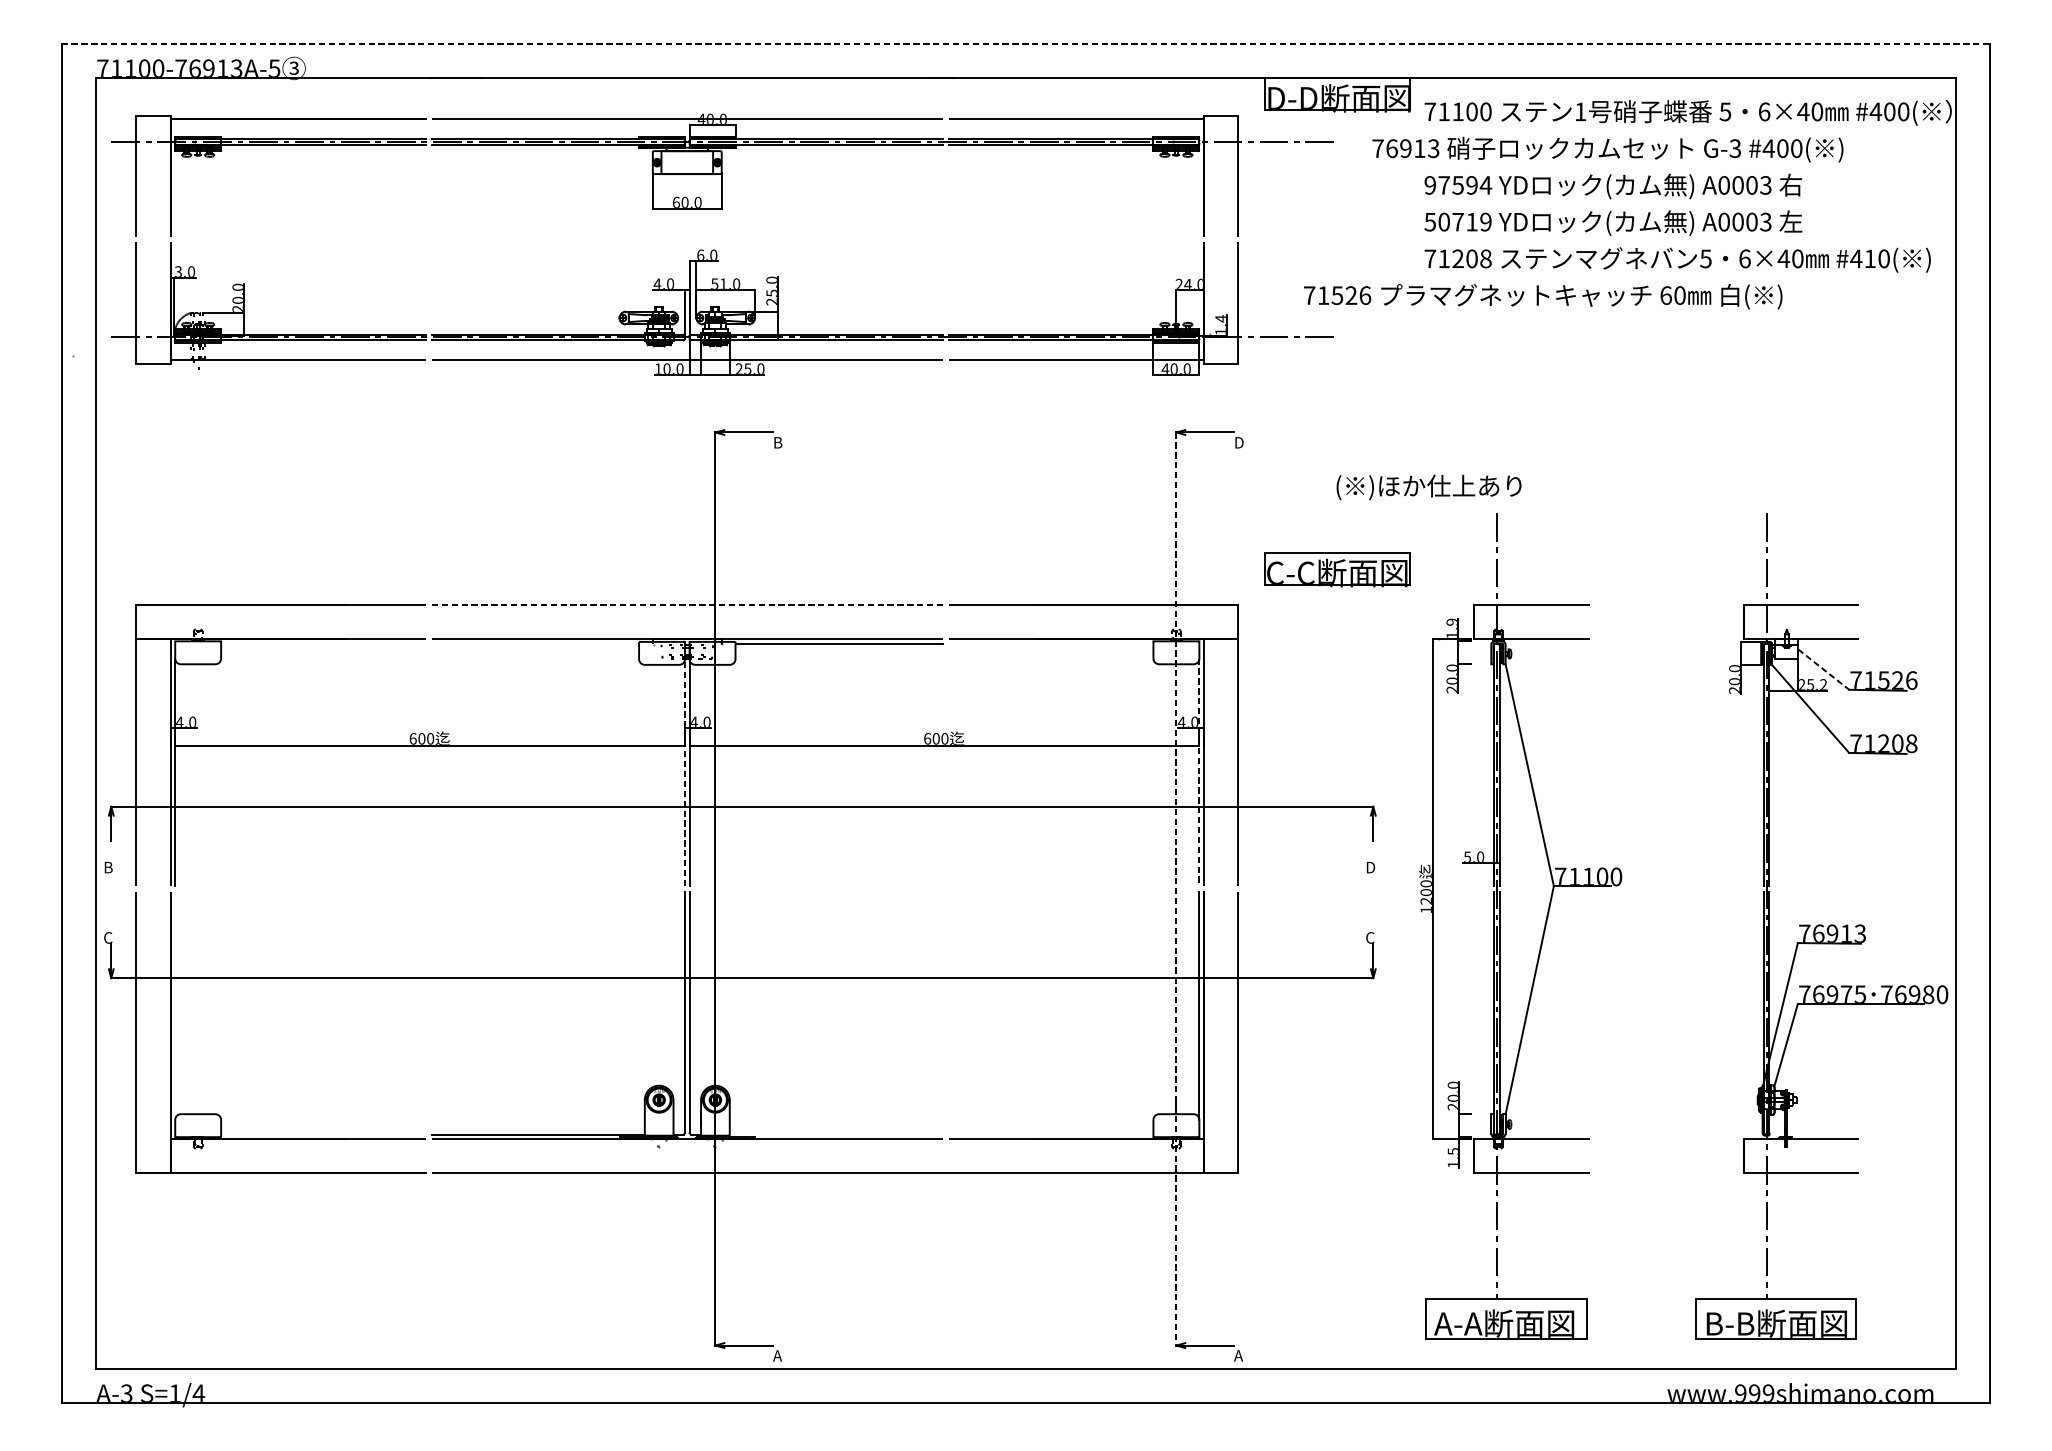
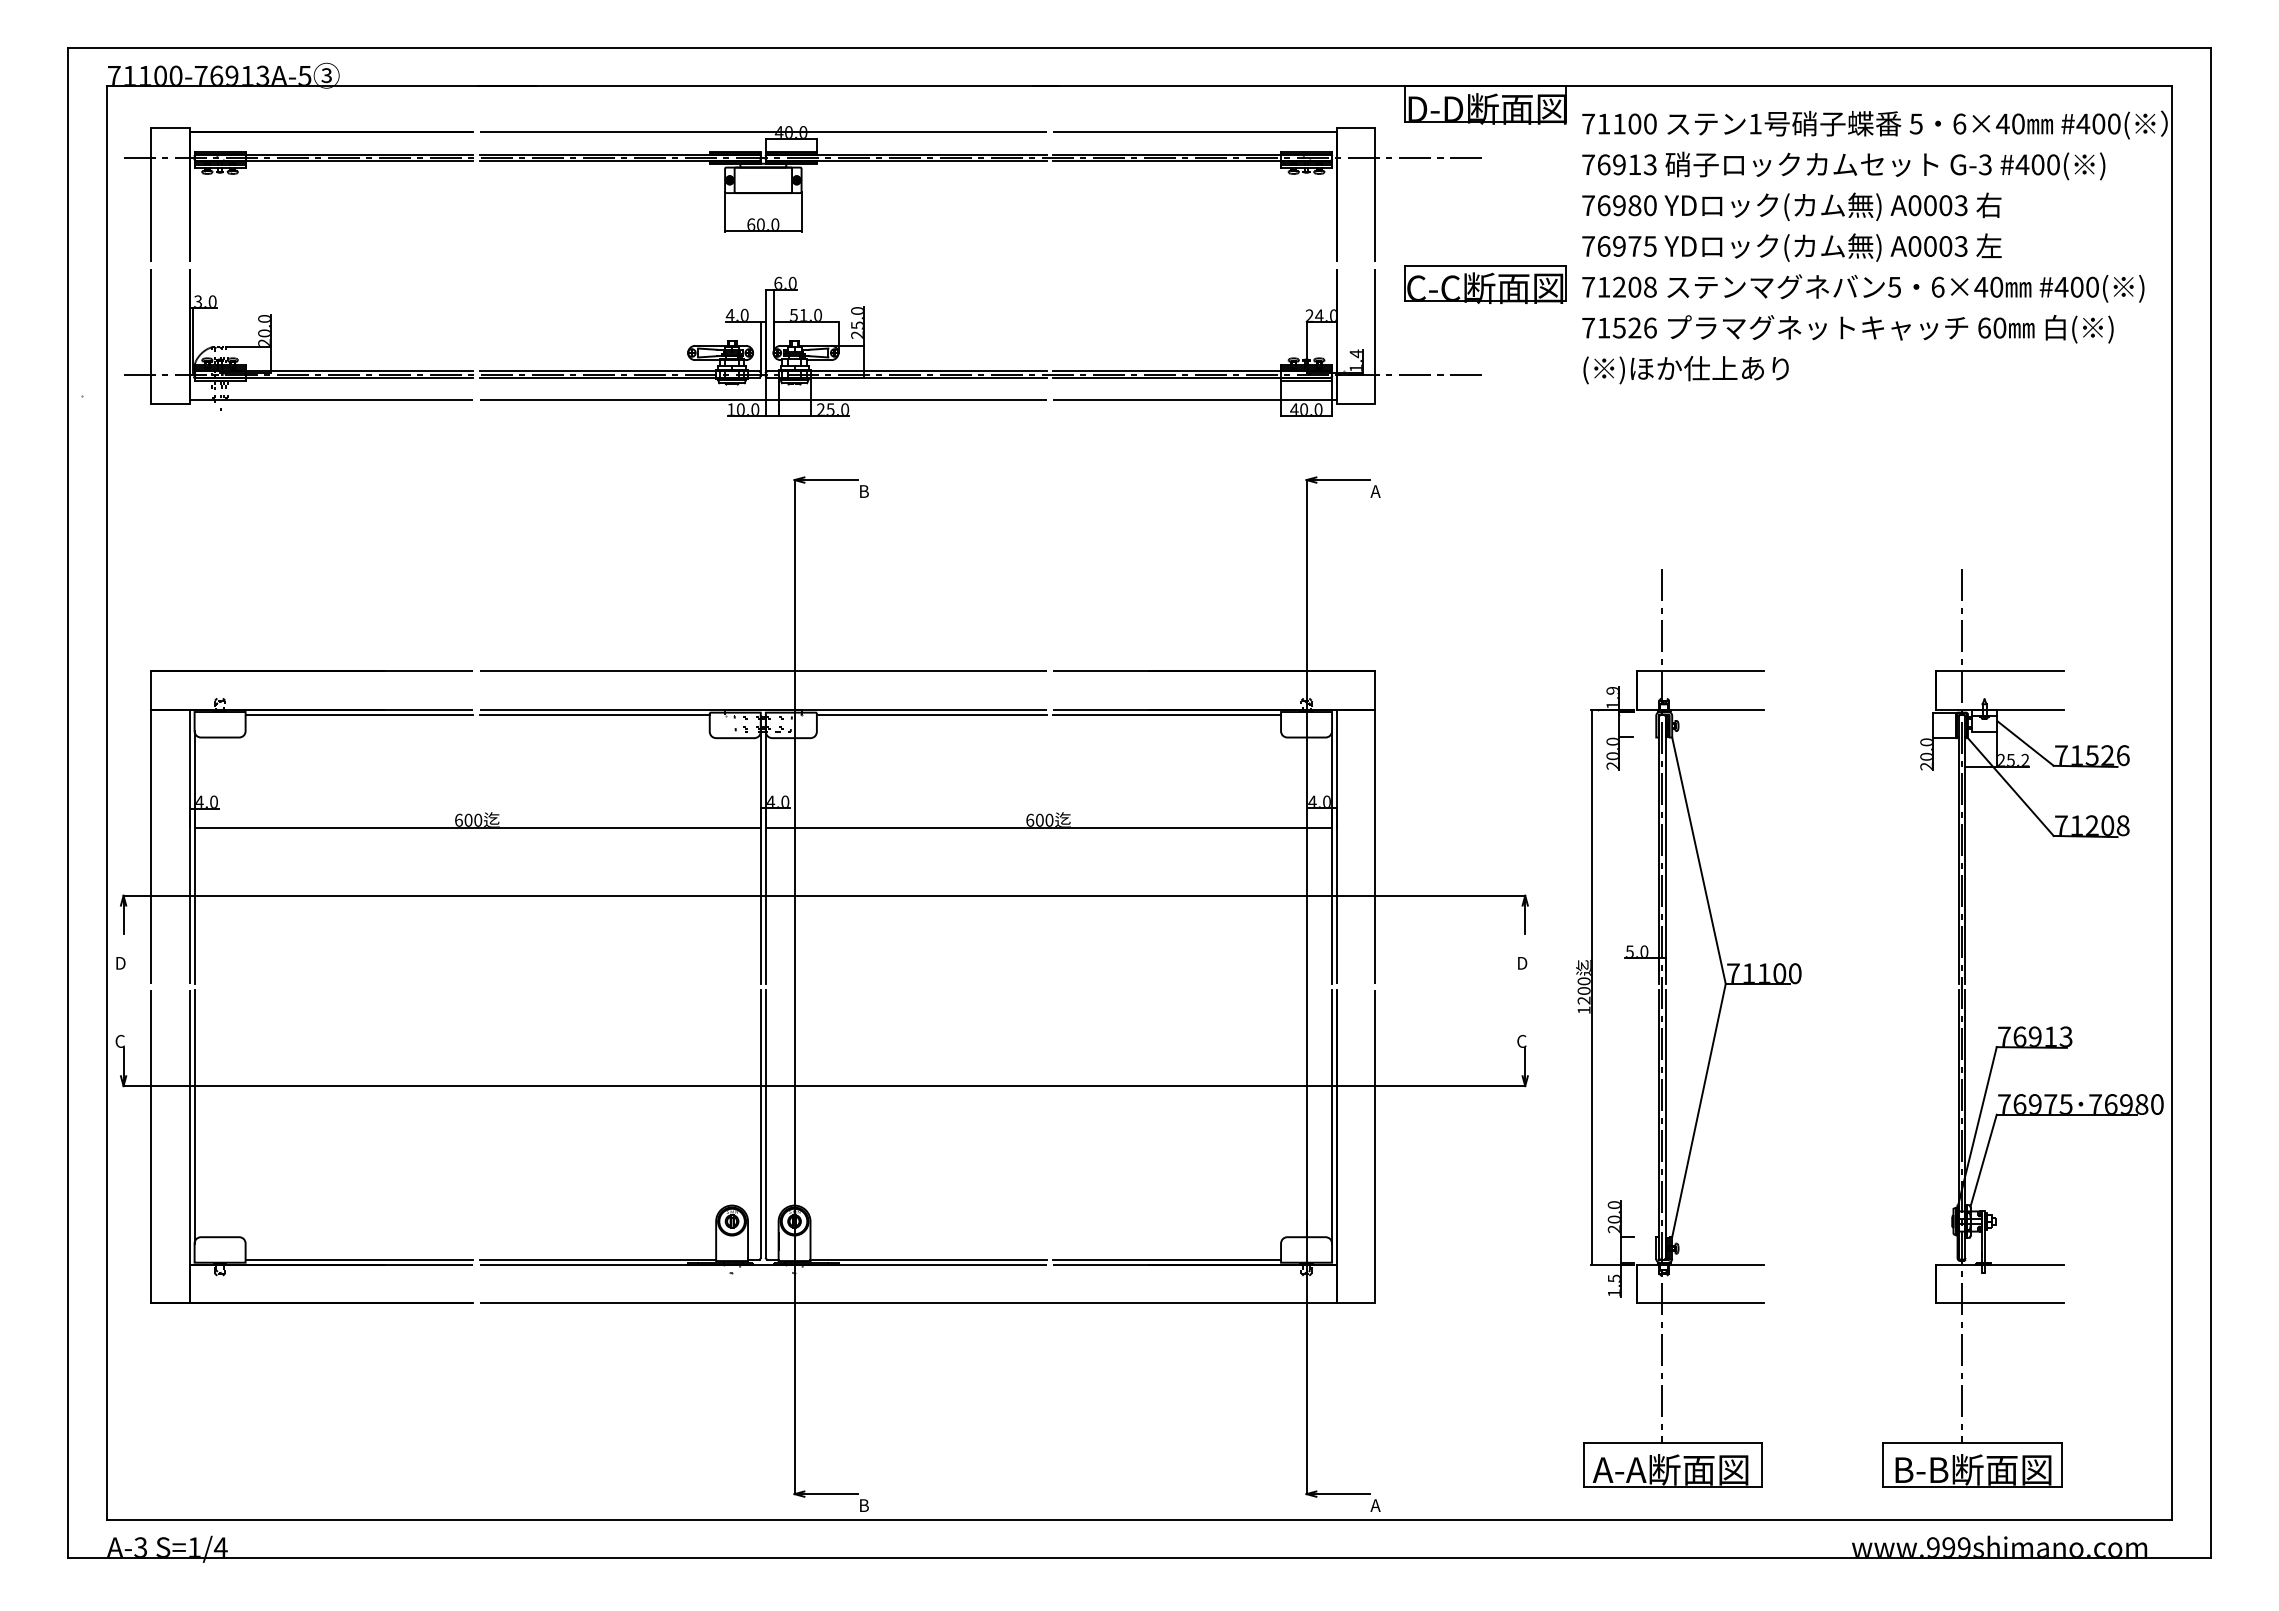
line: (1026, 43) -> (1139, 48), dashed -> solid
text: (1607, 149) -> (1843, 165), moved
text: (1458, 185) -> (1619, 205), 97594 -> 76980
text: (1457, 222) -> (1618, 246), 50719 -> 76975
text: (1870, 258) -> (2077, 286), #410( -> #400(
text: (1542, 296) -> (1847, 329), moved
text: (1238, 442) -> (1375, 491), D -> A
text: (1428, 487) -> (1685, 370), moved
part: (1337, 569) -> (1485, 284), moved
line: (687, 604) -> (763, 671), dashed -> solid
line: (323, 643) -> (359, 714), added
line: (535, 643) -> (594, 714), added
line: (1051, 643) -> (1167, 714), added
line: (1823, 669) -> (2025, 743), dashed -> solid
line: (684, 766) -> (760, 850), dashed -> solid
line: (1199, 773) -> (1332, 858), dashed -> solid
text: (109, 867) -> (121, 963), B -> D
line: (1176, 889) -> (1306, 987), dashed -> solid
line: (175, 1005) -> (194, 1116), added
line: (323, 1134) -> (359, 1259), added
line: (836, 1134) -> (928, 1259), added
line: (1051, 1134) -> (1167, 1259), added
text: (777, 1355) -> (863, 1505), A -> B

